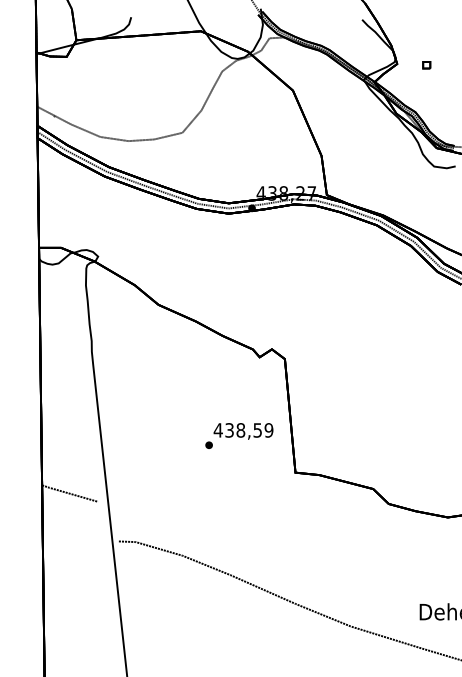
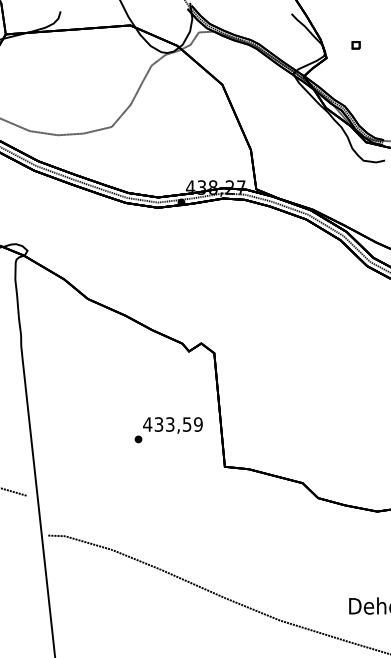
part: (426, 65) -> (355, 45), moved
text: (240, 430) -> (169, 424), 438,59 -> 433,59

